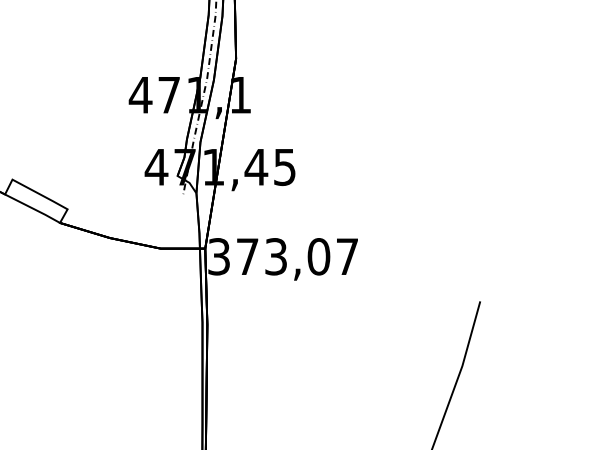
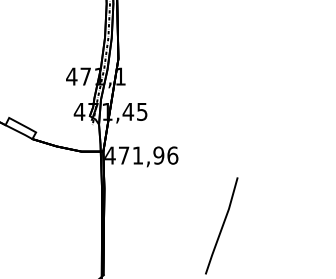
text: (283, 256) -> (141, 155), 373,07 -> 471,96

